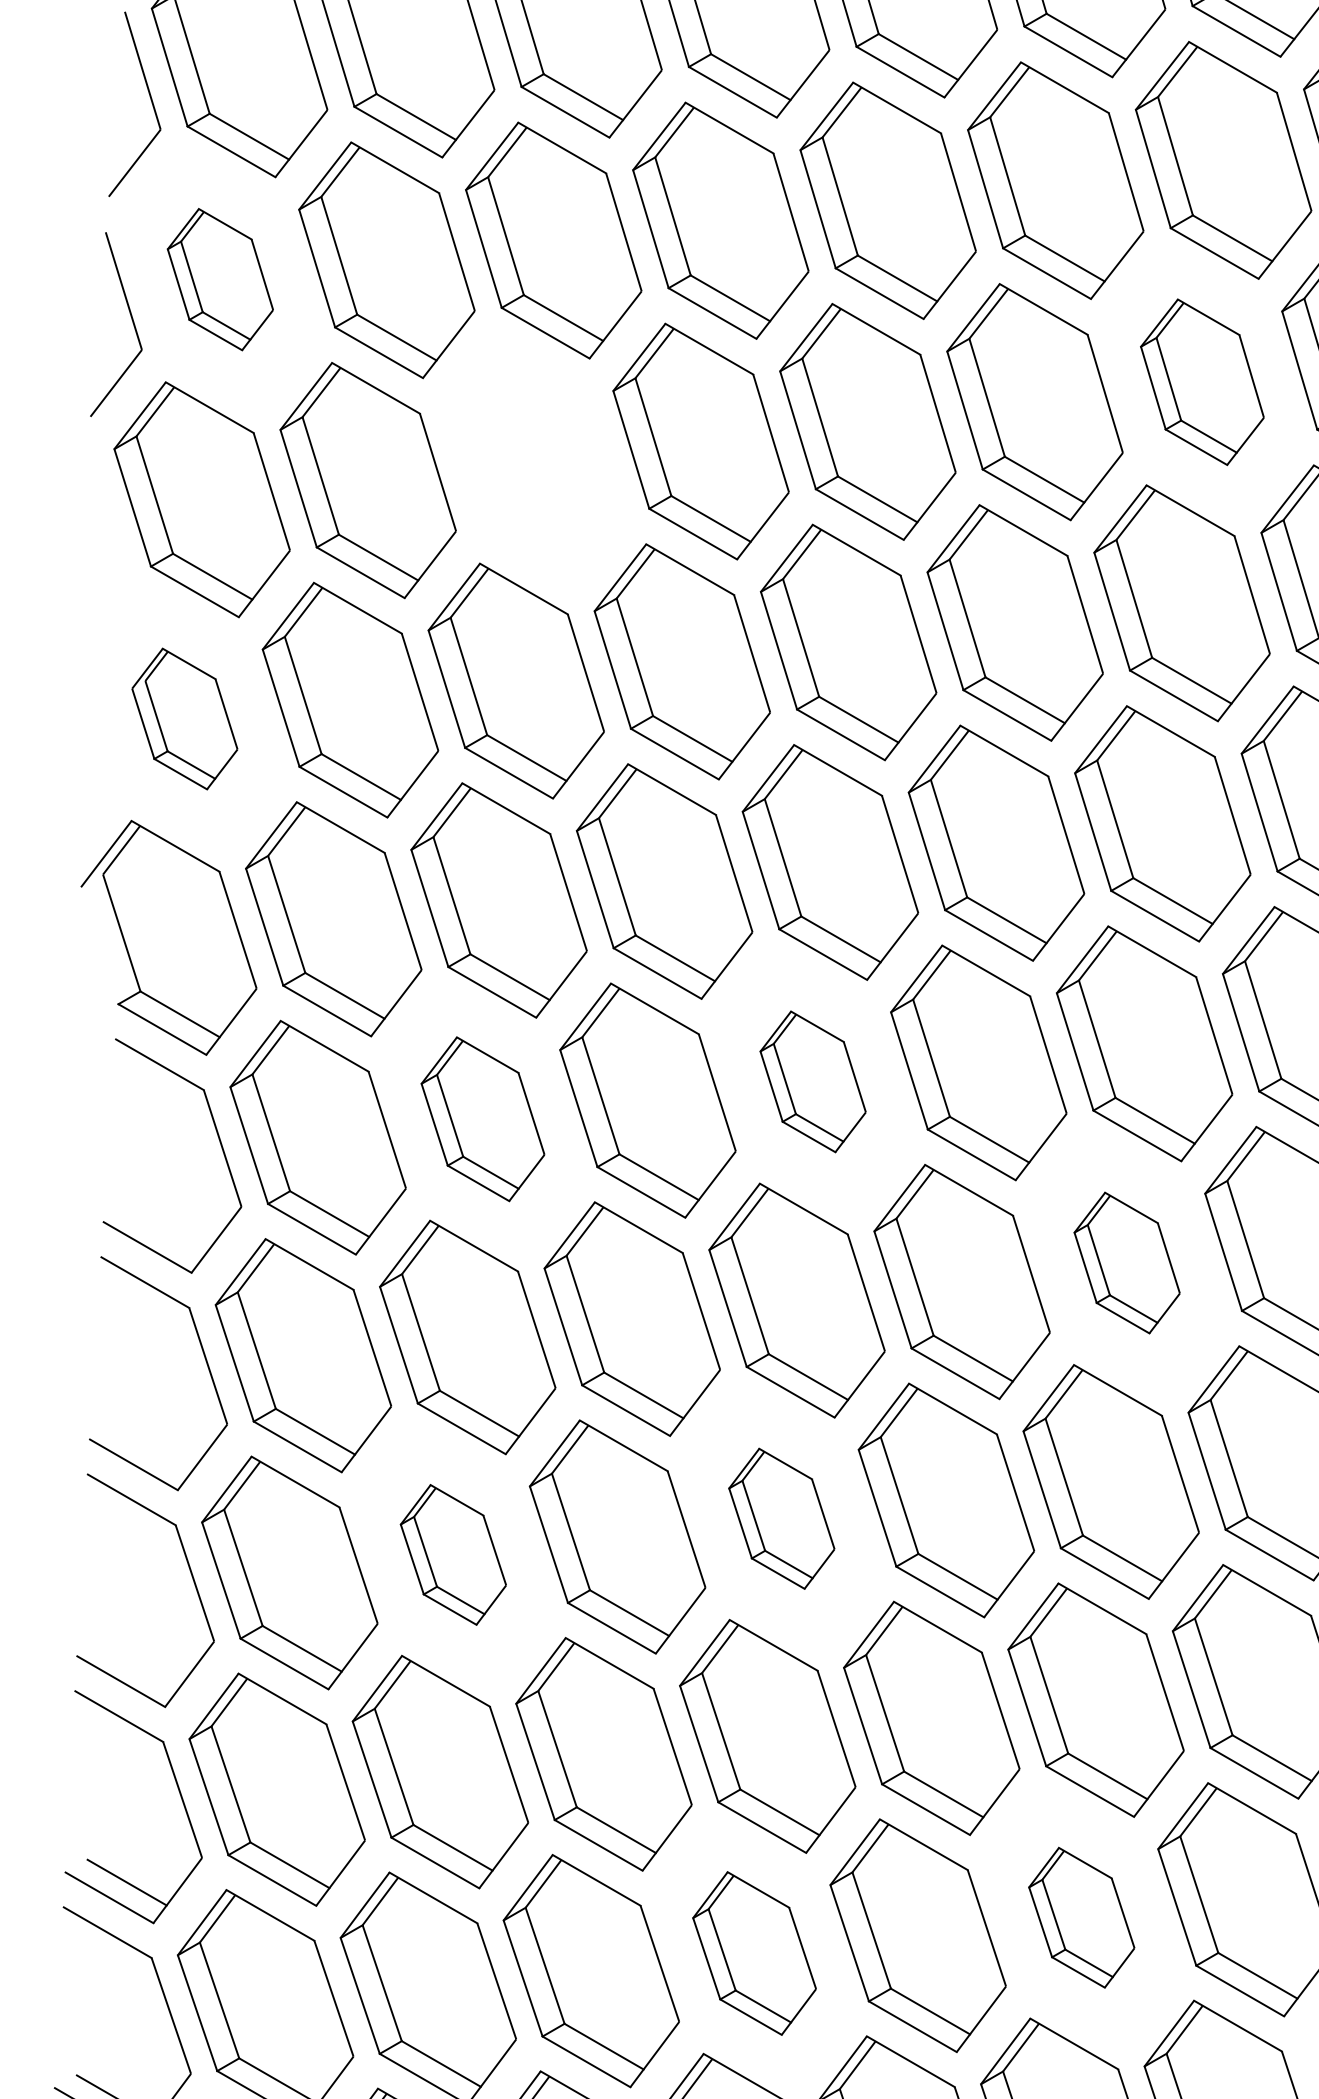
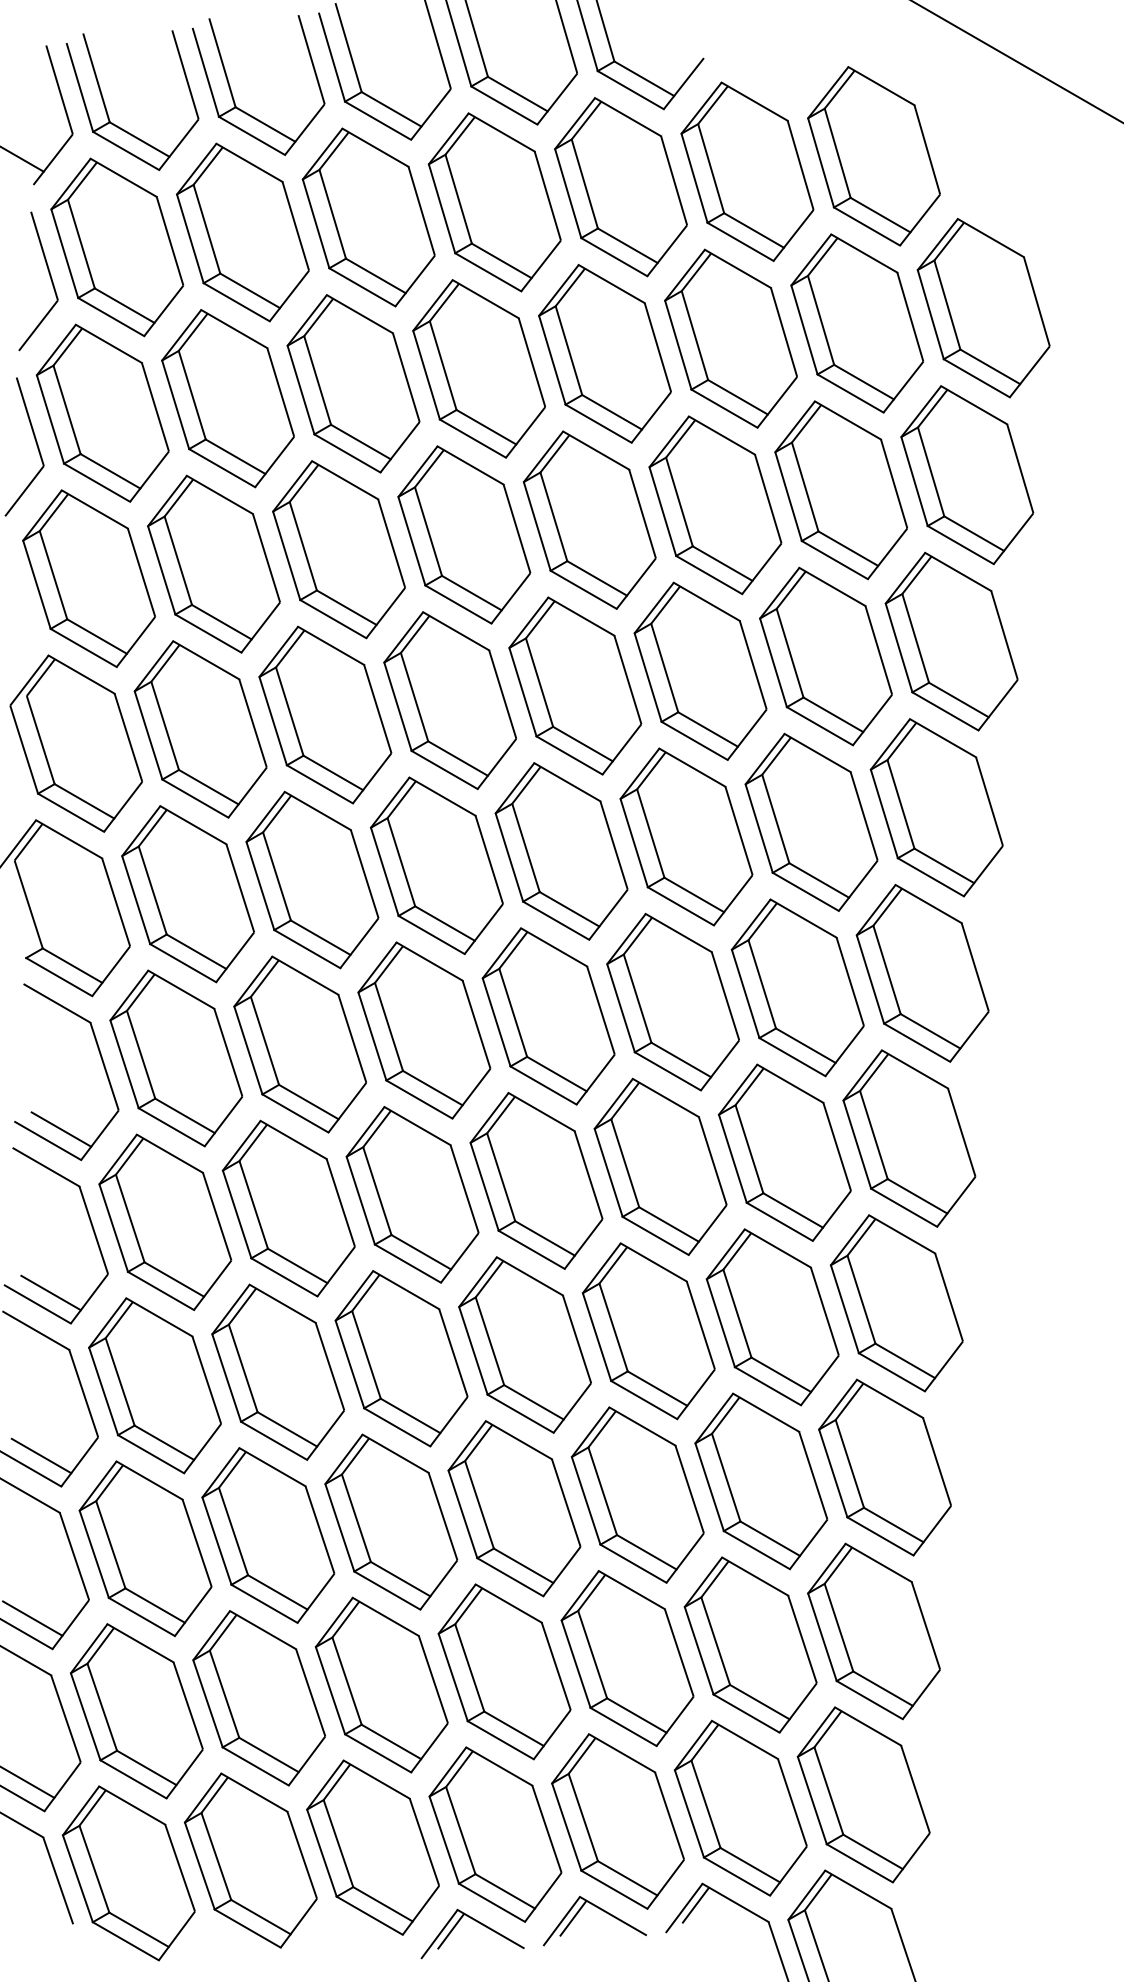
part: (219, 278) -> (102, 412), size x1.67
part: (1202, 382) -> (841, 490), size x1.43
part: (533, 460) -> (338, 549), added
part: (184, 718) -> (75, 743), size x1.67
part: (812, 1081) -> (548, 1016), size x1.67
part: (483, 1119) -> (300, 1044), size x1.43
line: (165, 1232) -> (61, 1129), added
part: (1126, 1262) -> (784, 1152), size x1.67
line: (150, 1448) -> (50, 1292), added
part: (781, 1518) -> (524, 1344), size x1.67
part: (452, 1554) -> (277, 1371), size x1.67
line: (138, 1665) -> (41, 1455), added
part: (1081, 1917) -> (750, 1644), size x1.67
part: (754, 1952) -> (504, 1671), size x1.43

